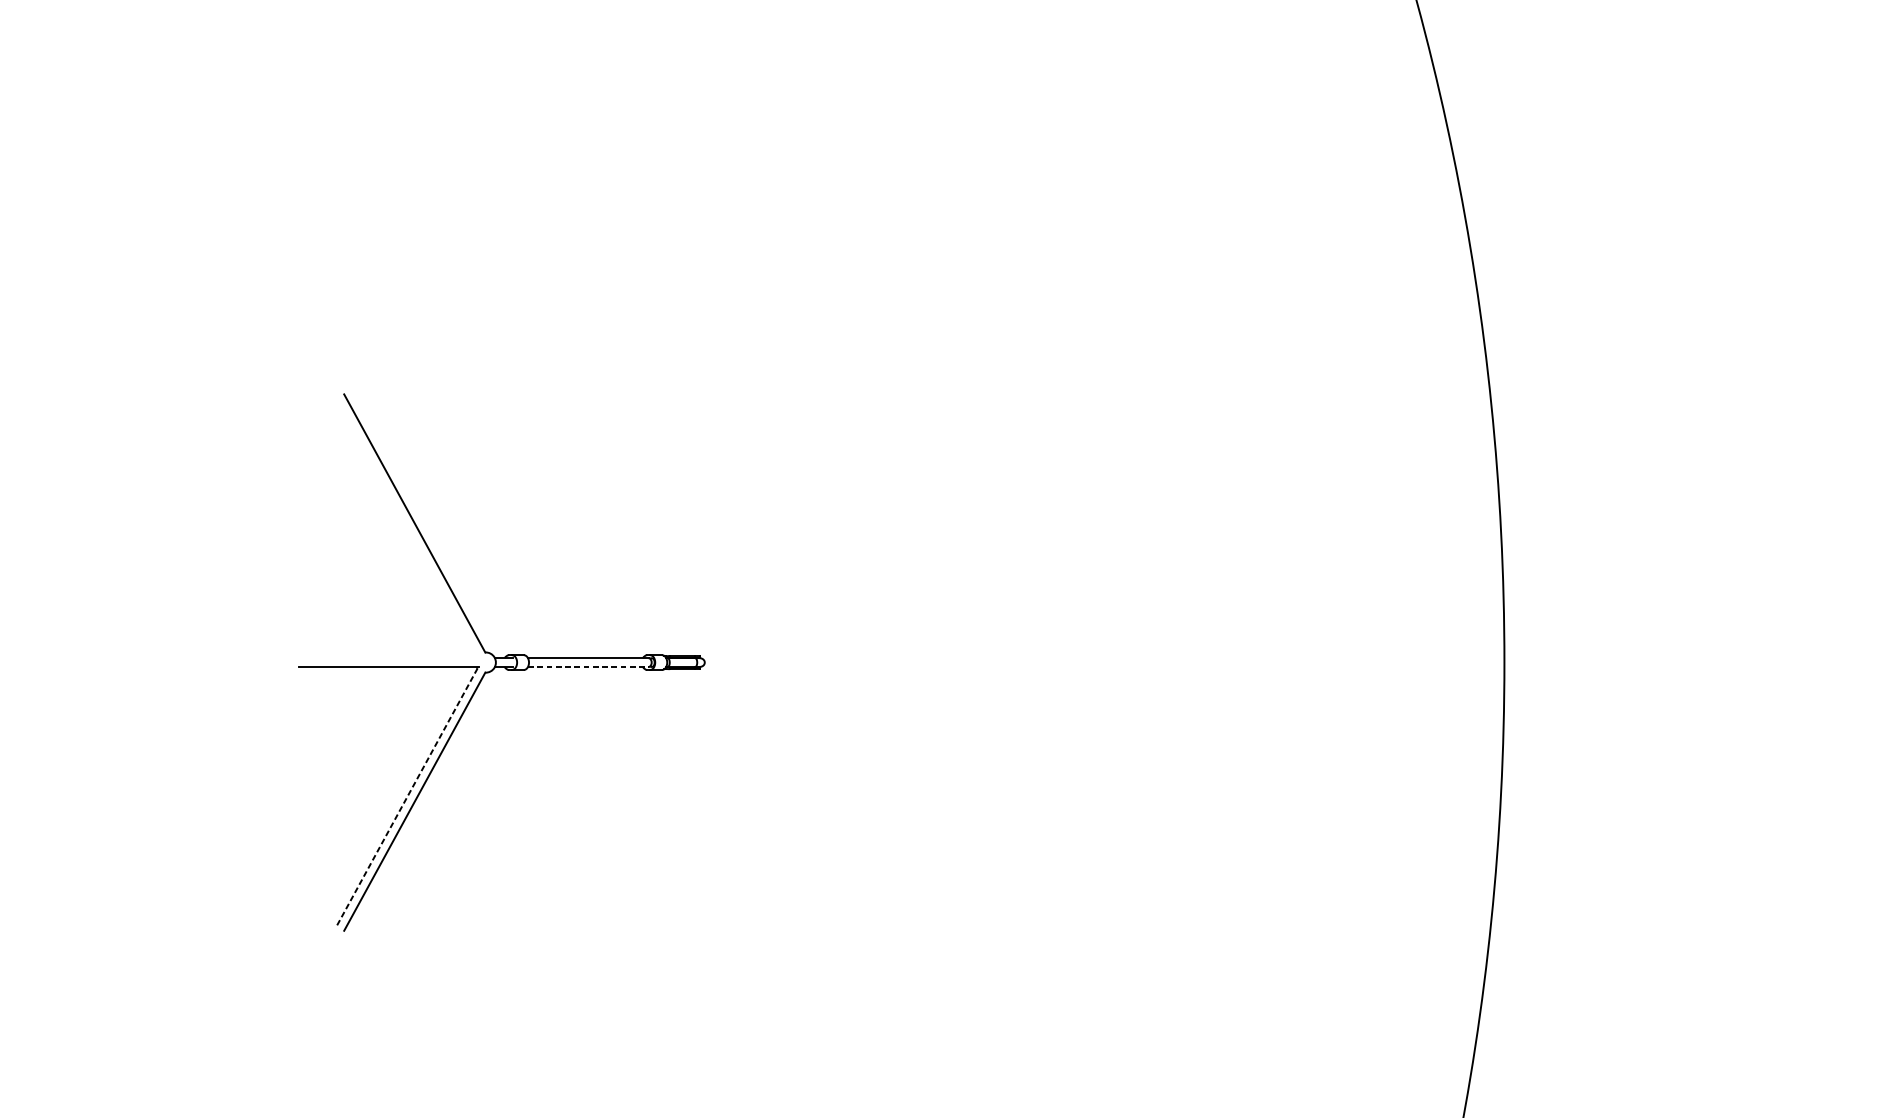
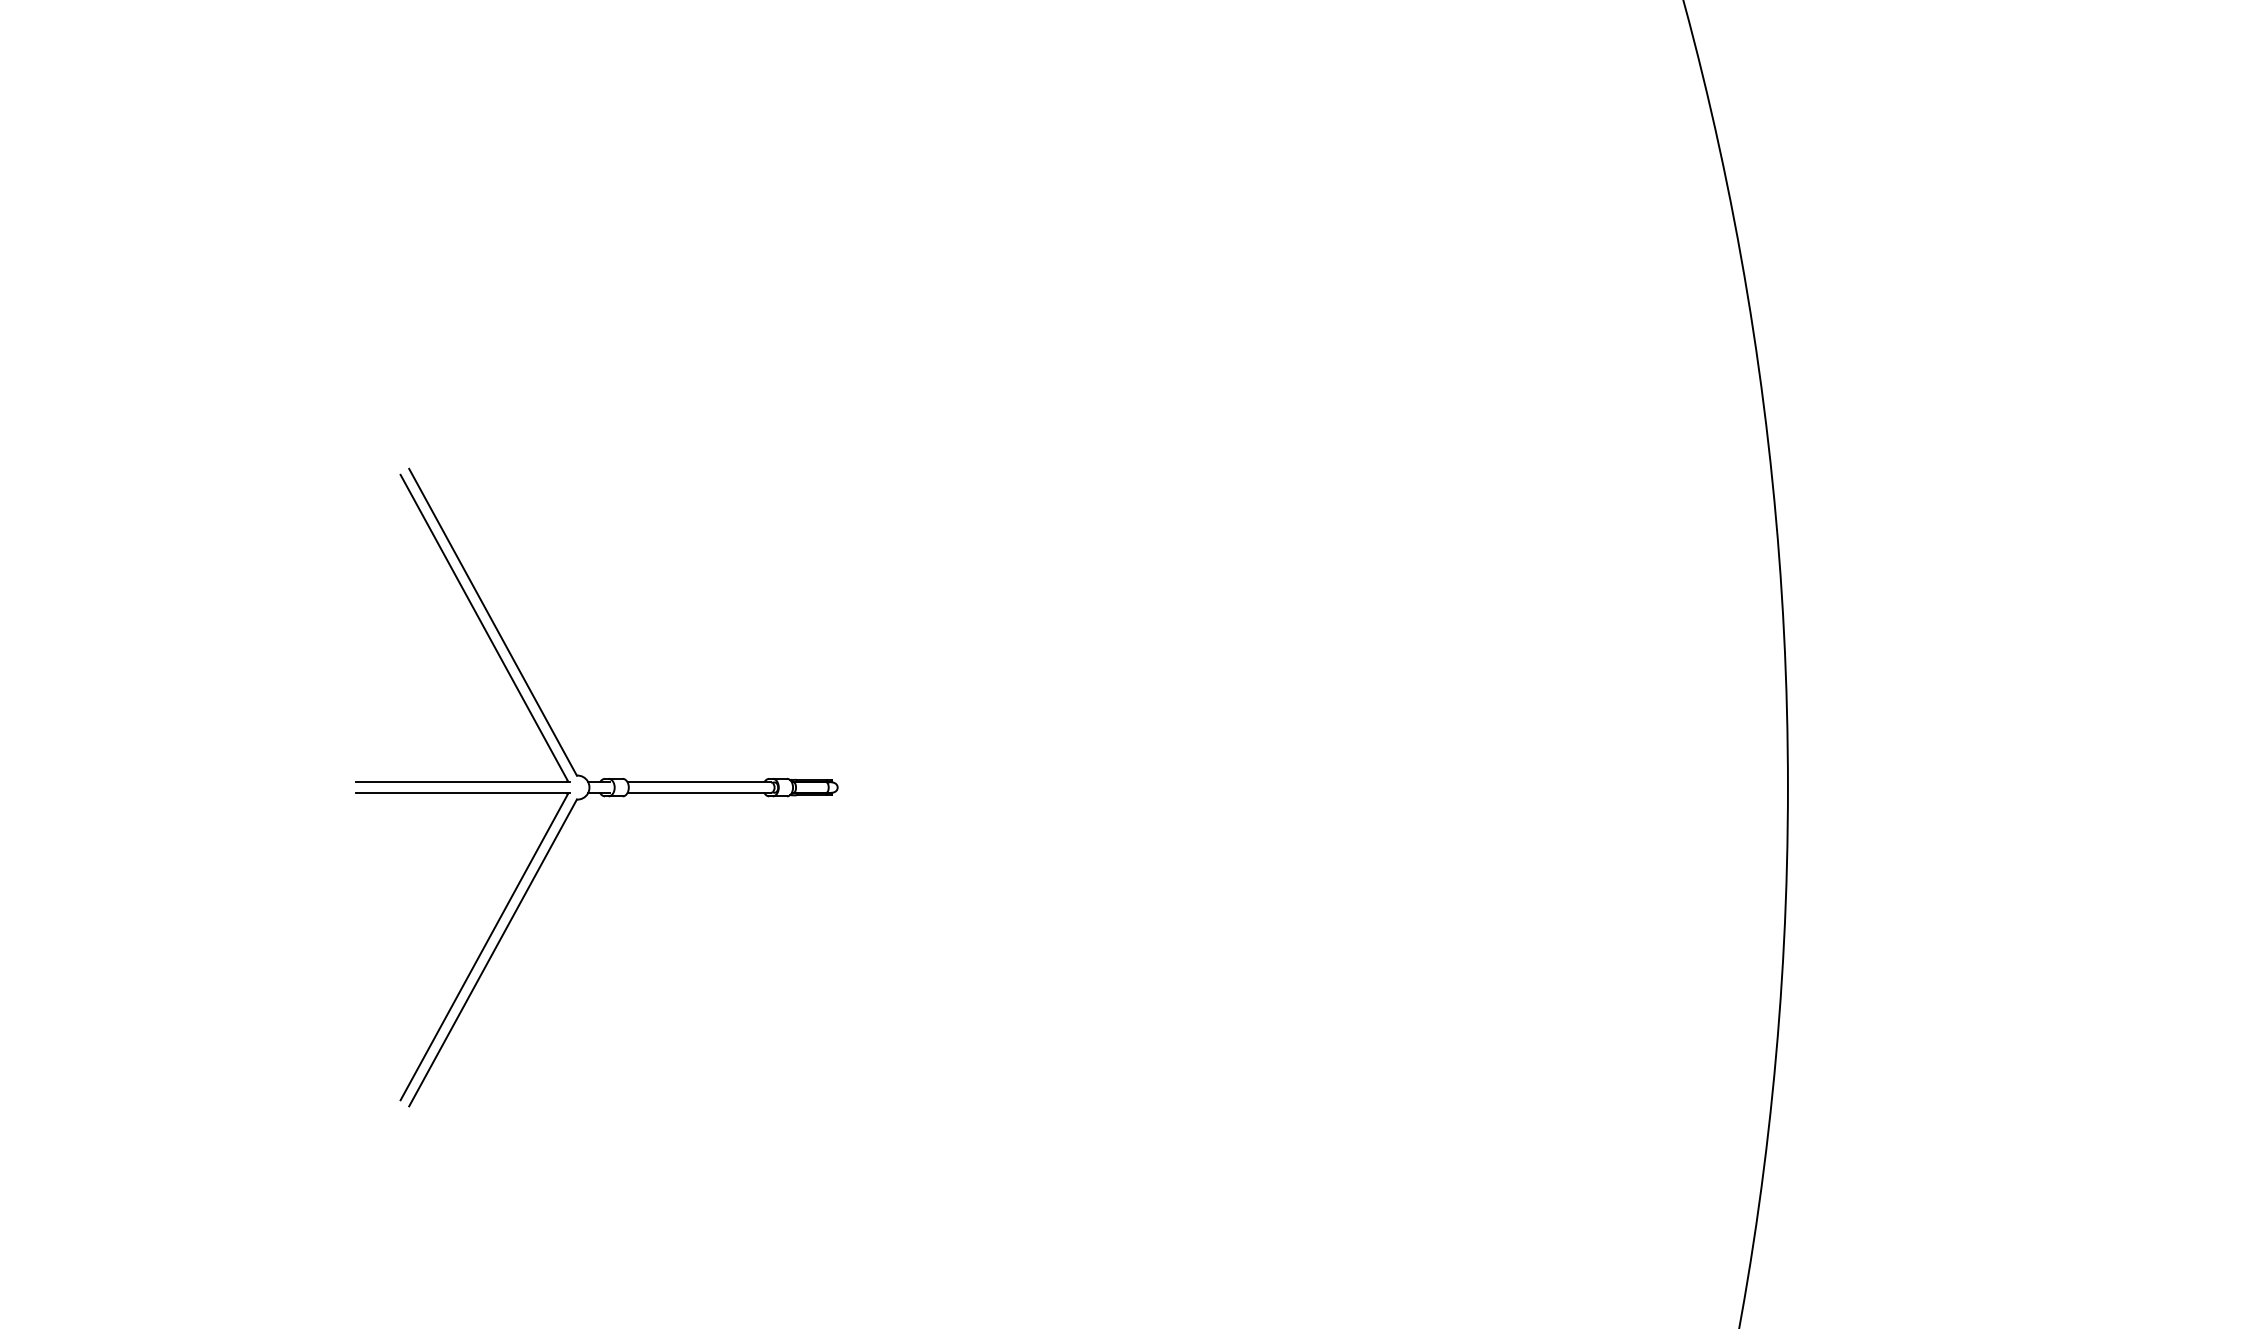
part: (402, 521) -> (478, 619), added
line: (588, 666) -> (699, 792), dashed -> solid
line: (406, 797) -> (483, 947), dashed -> solid

